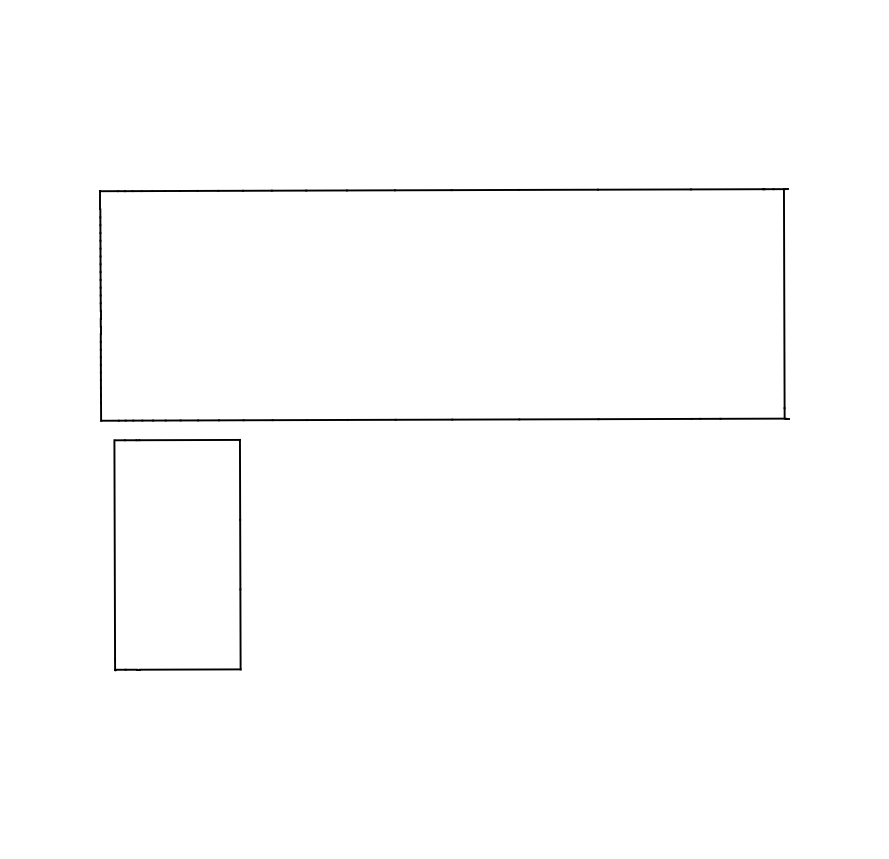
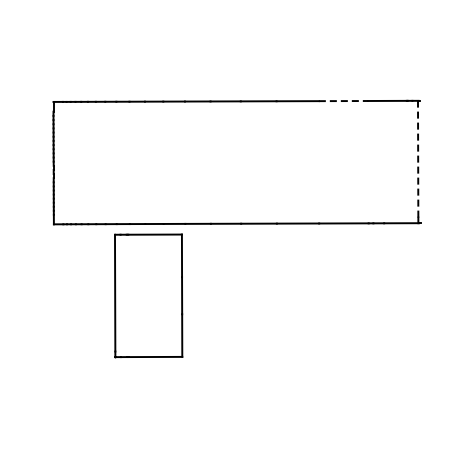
line: (644, 190) -> (343, 101), solid -> dashed
line: (784, 297) -> (418, 158), solid -> dashed
part: (177, 554) -> (148, 295), moved

